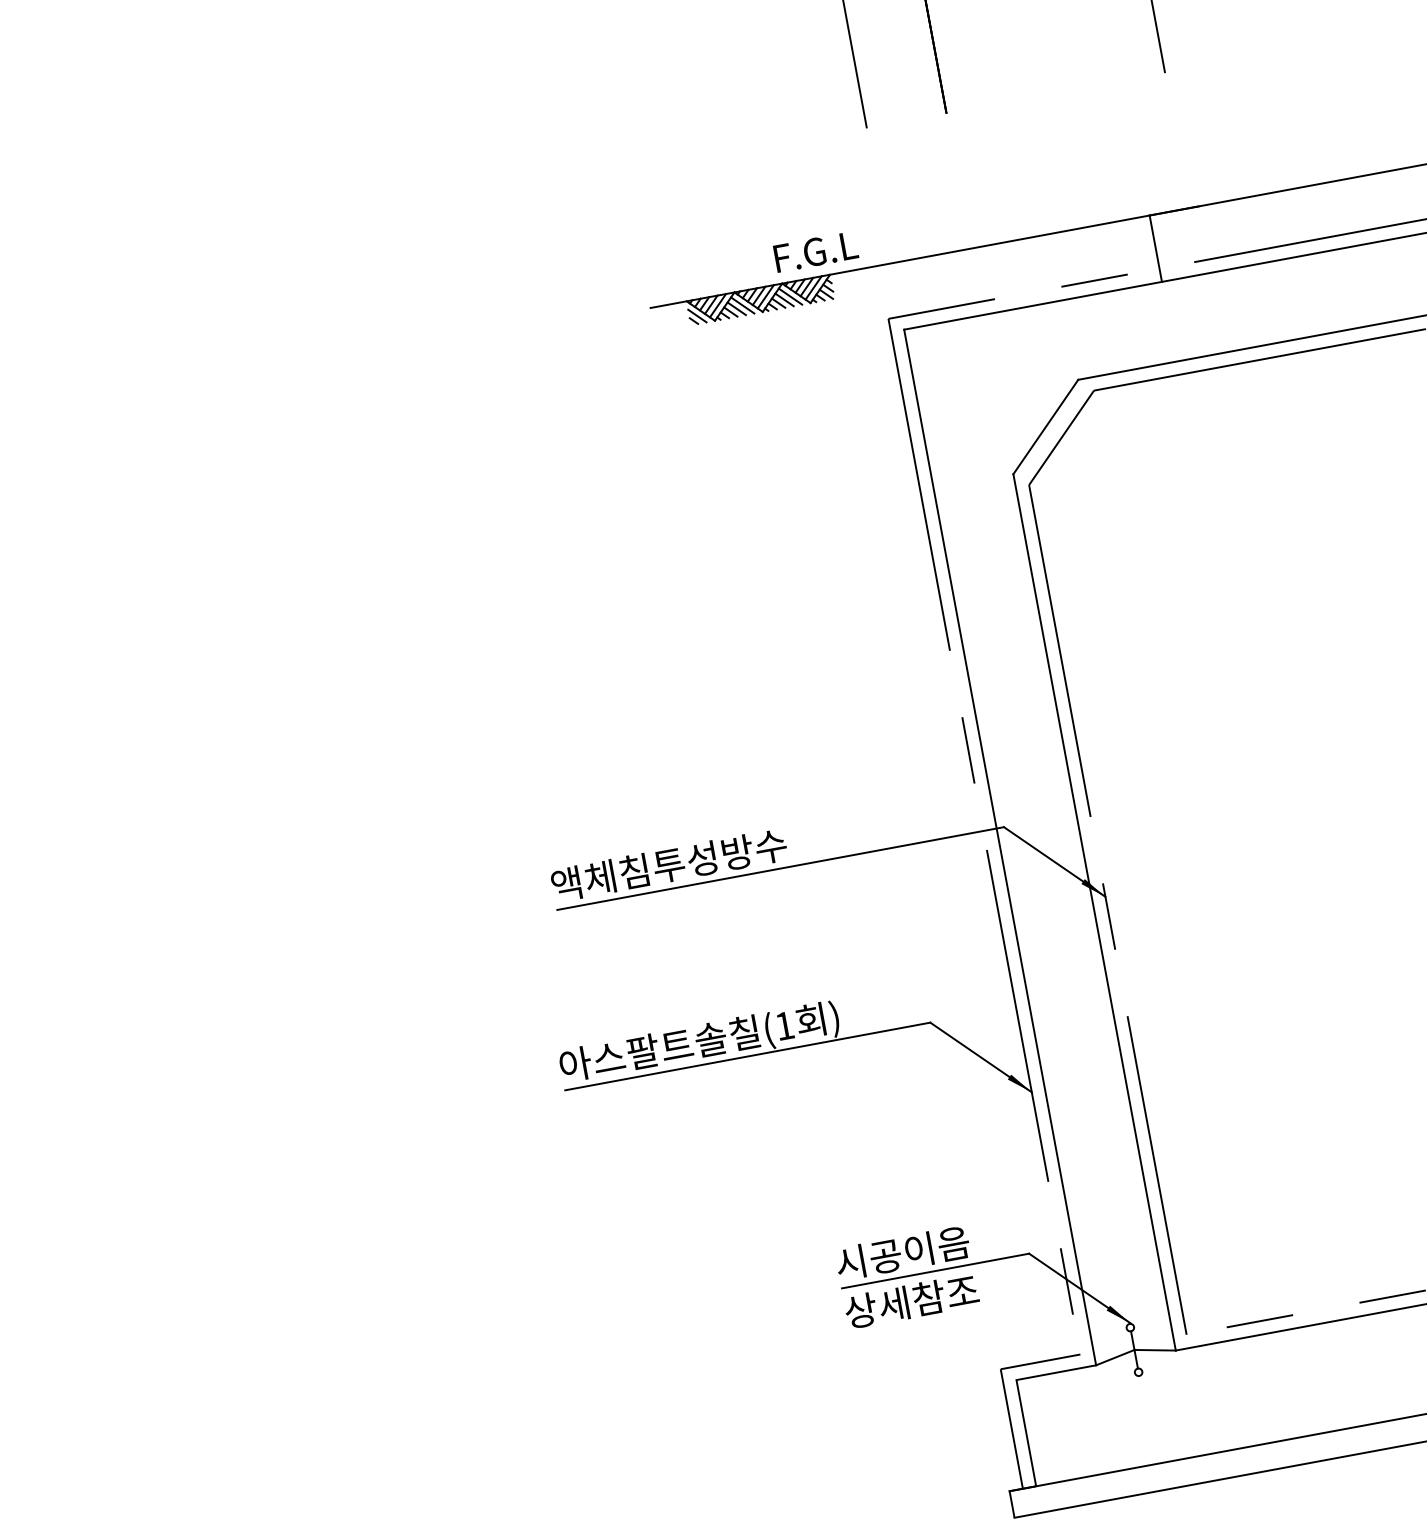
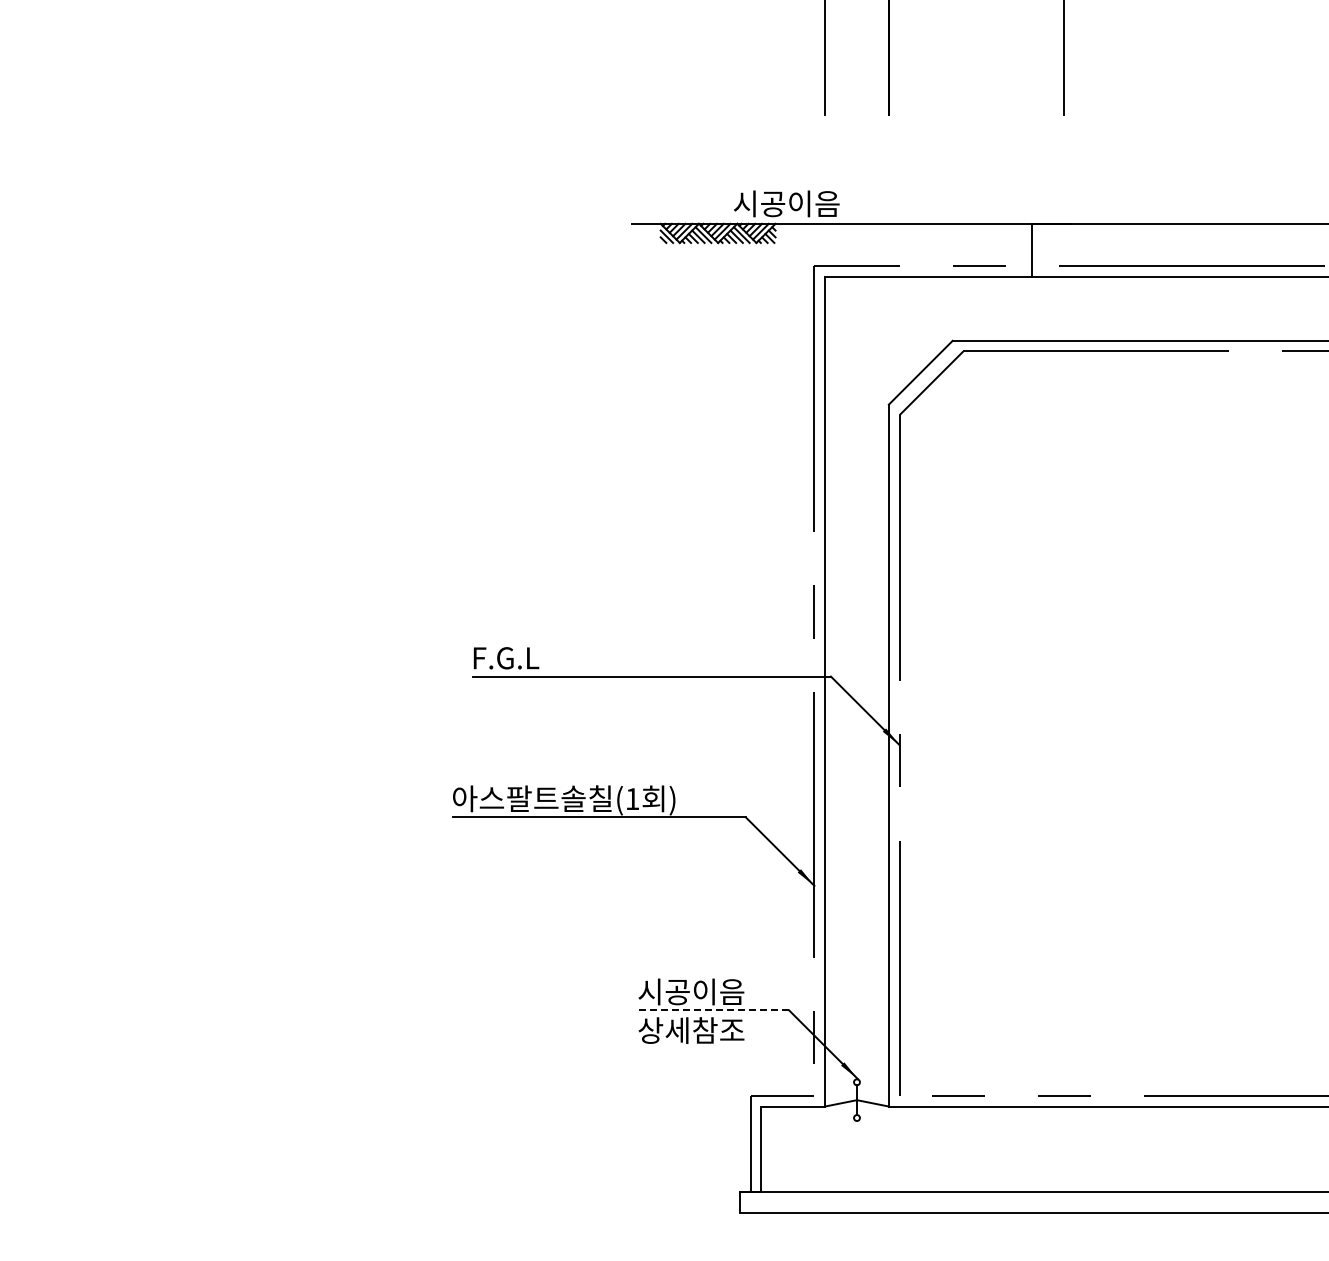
text: (839, 246) -> (786, 203), F.G.L -> 시공이음
text: (668, 864) -> (565, 657), 액체침투성방수 -> F.G.L
line: (935, 1270) -> (714, 1010), solid -> dashed

